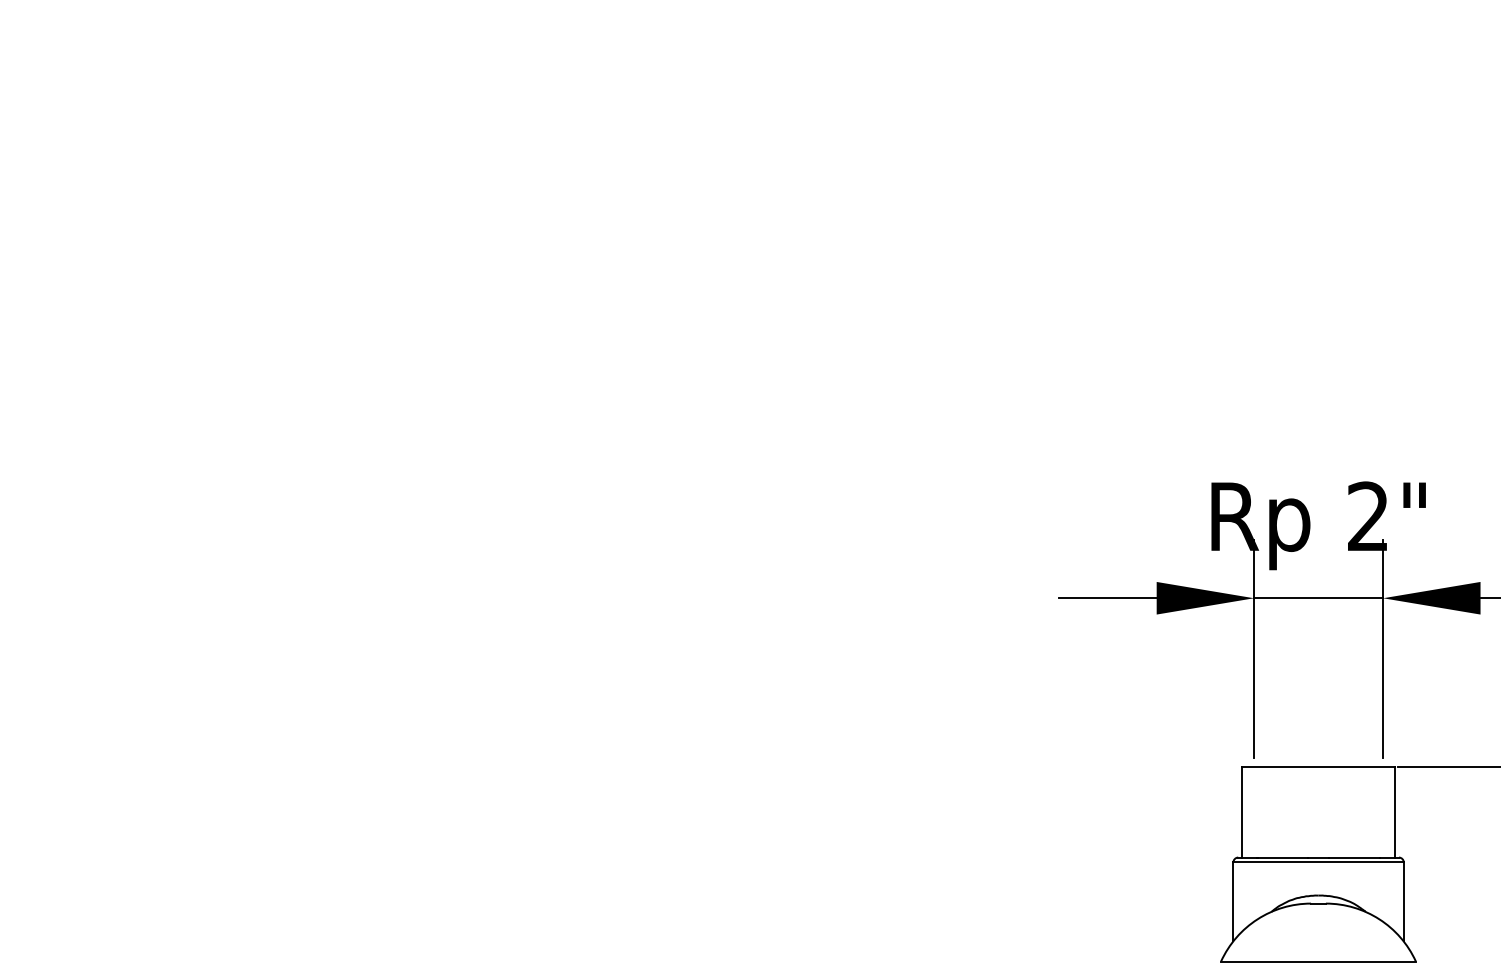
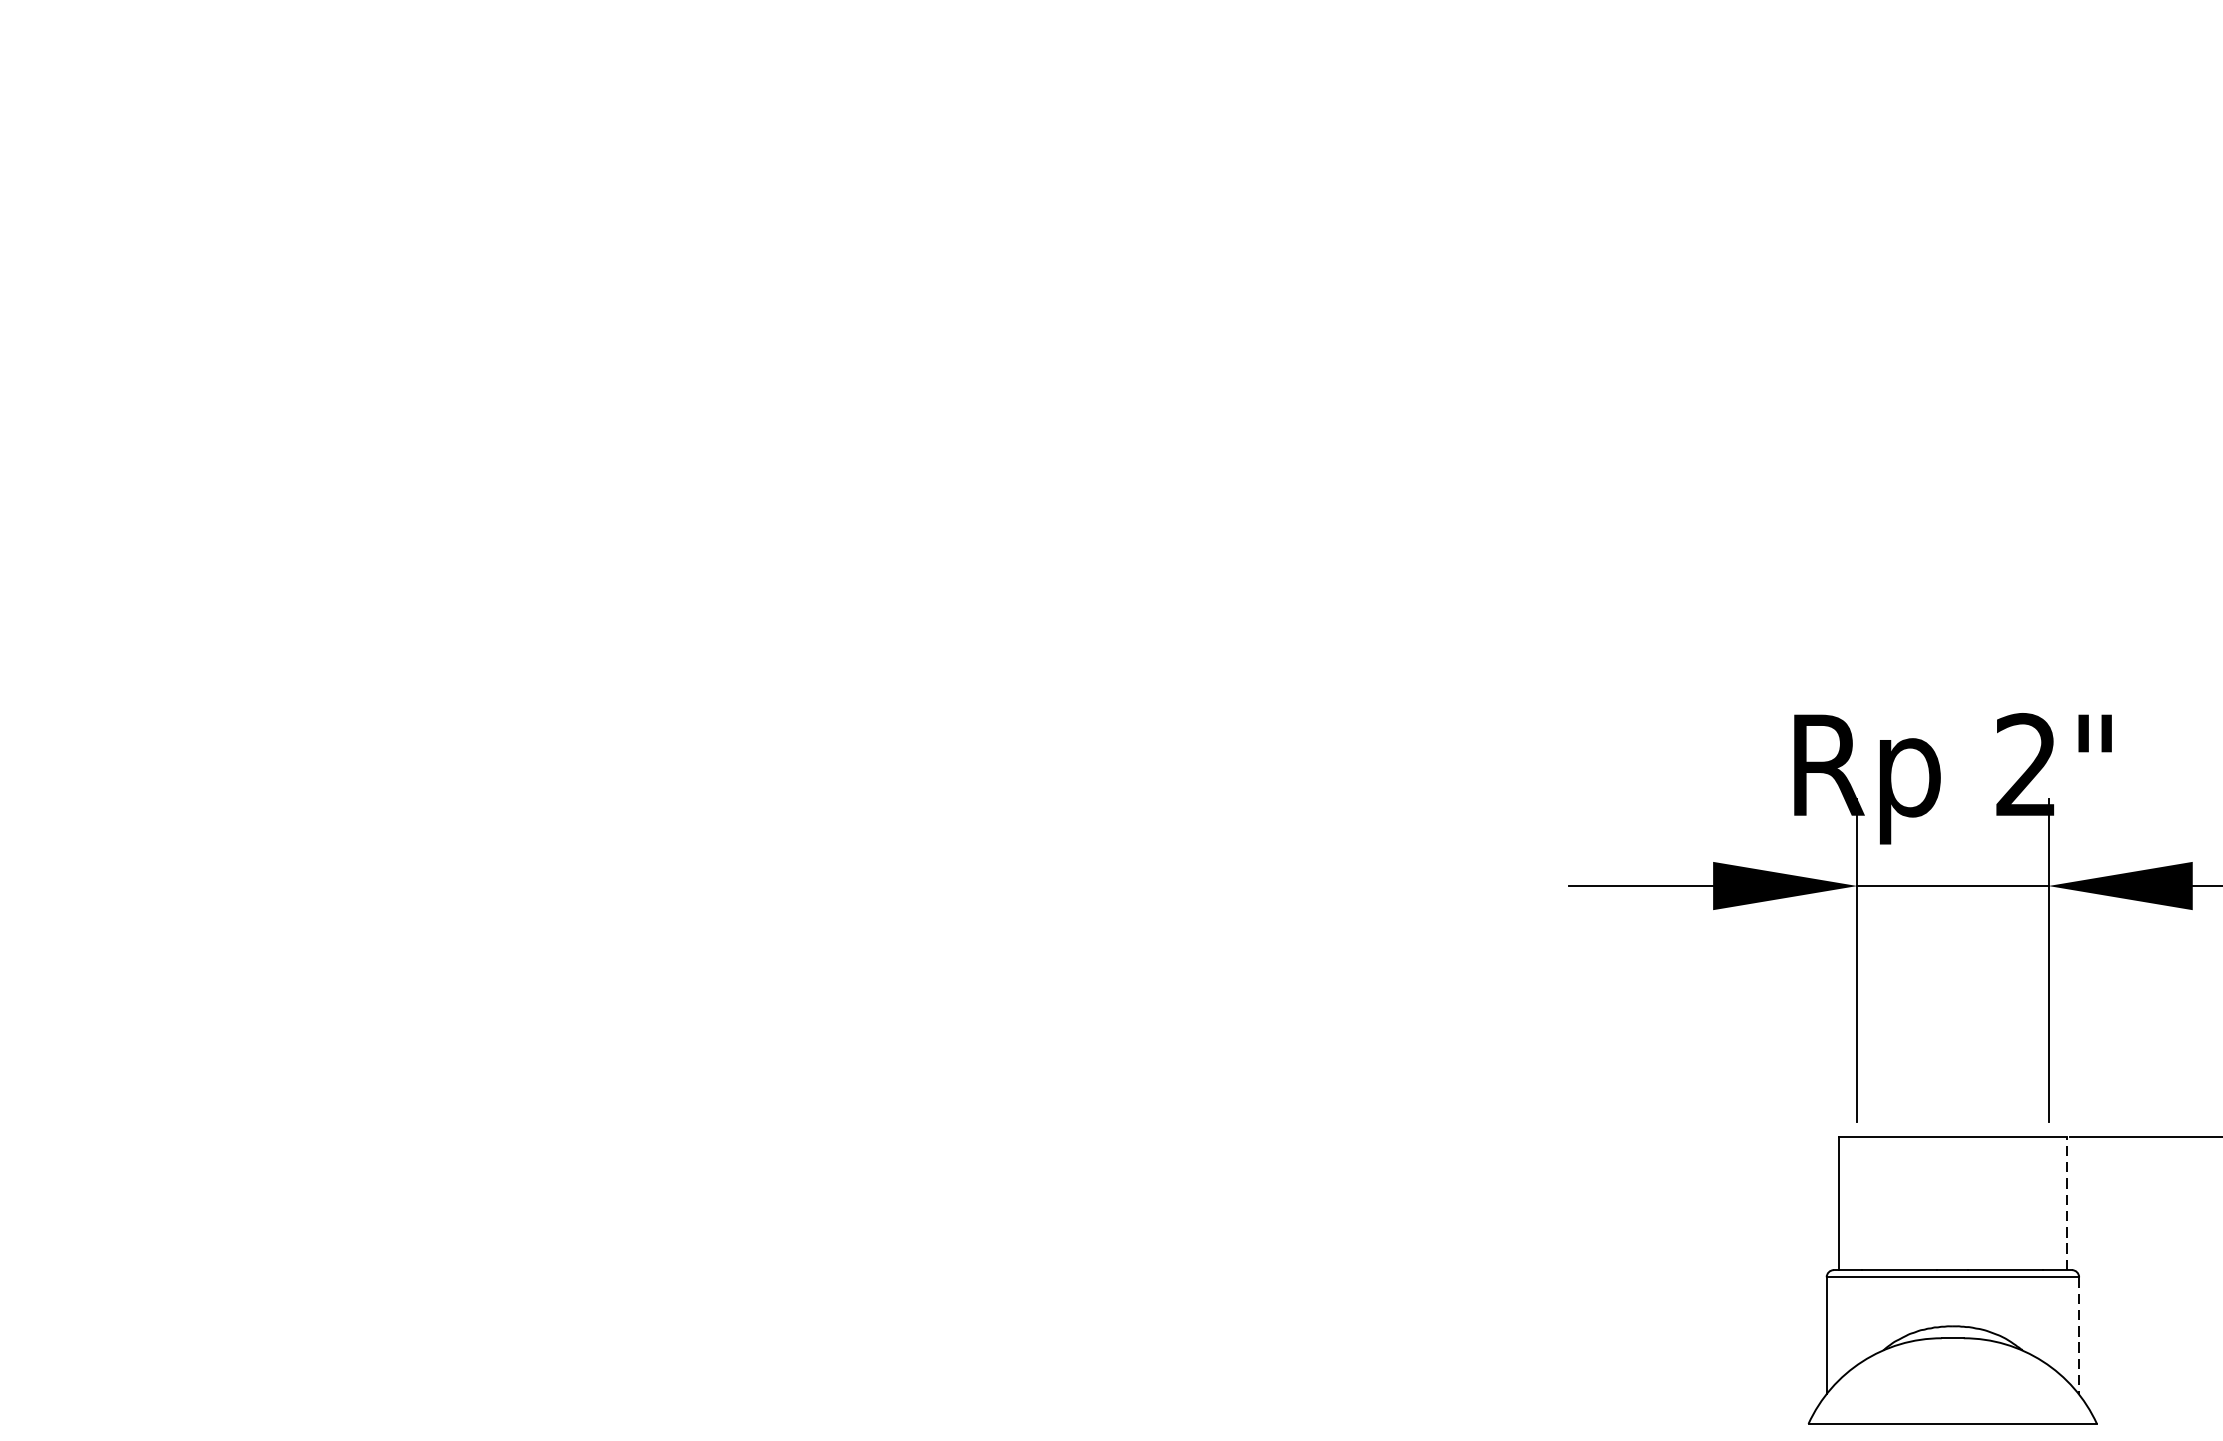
line: (1395, 812) -> (2066, 1203), solid -> dashed
line: (1403, 902) -> (2078, 1336), solid -> dashed

